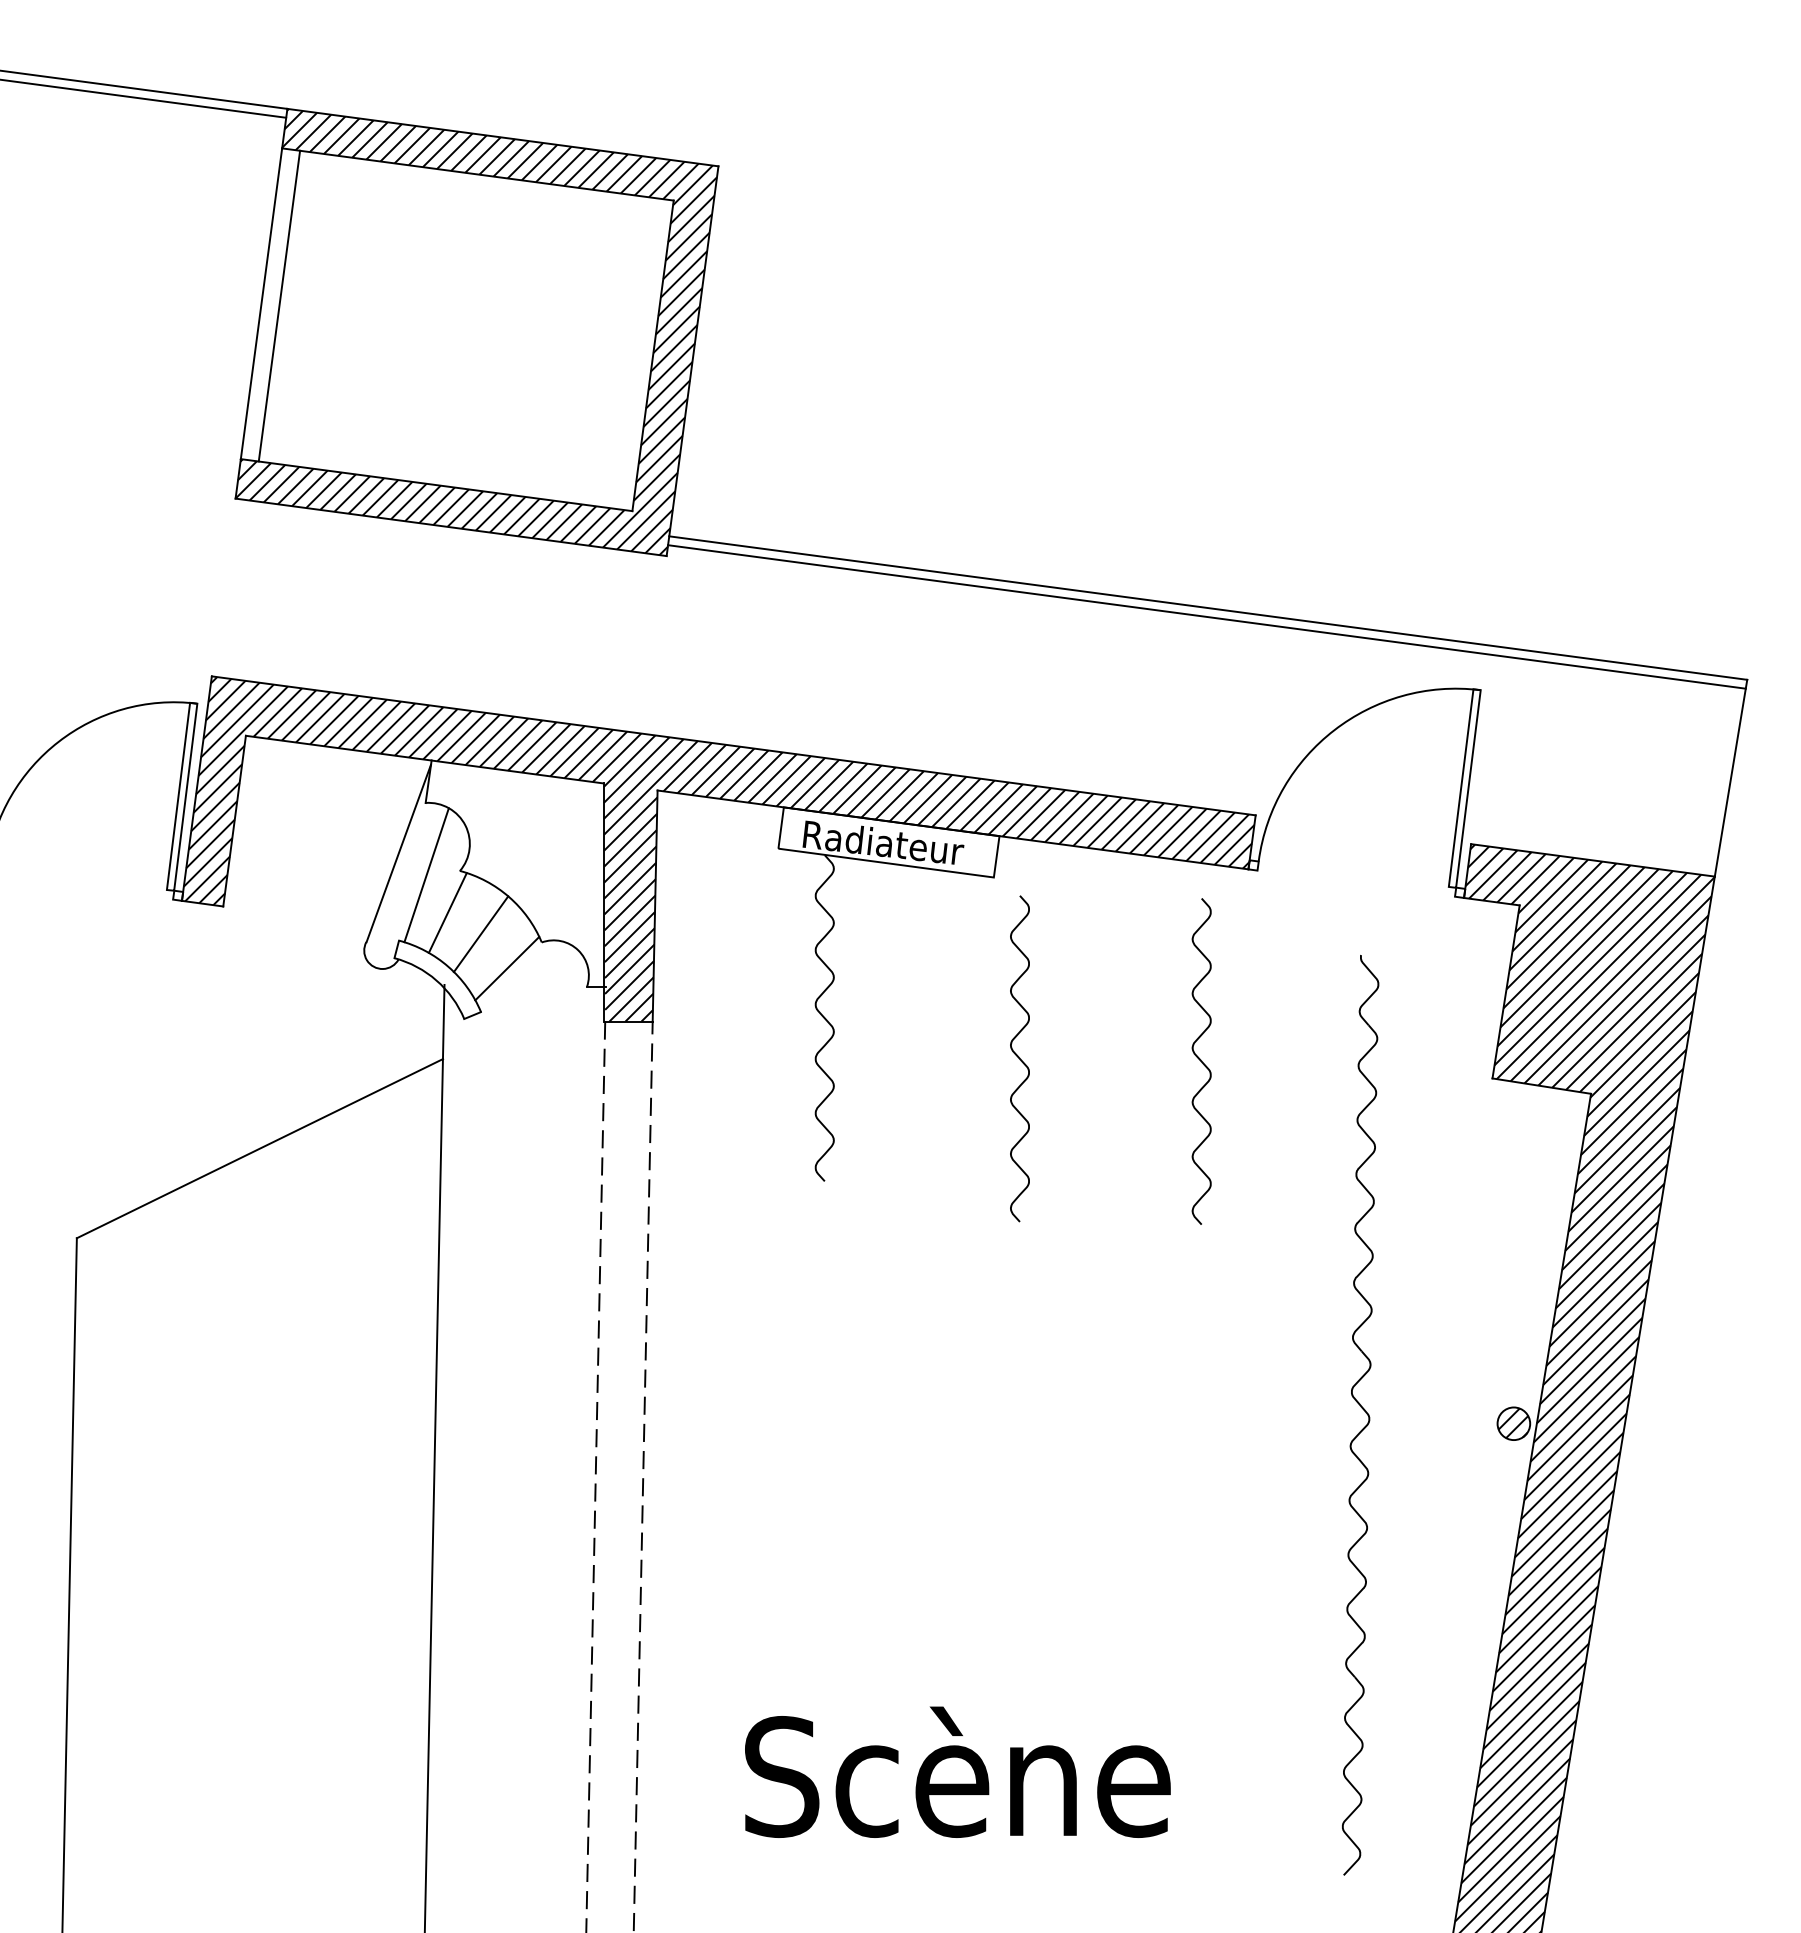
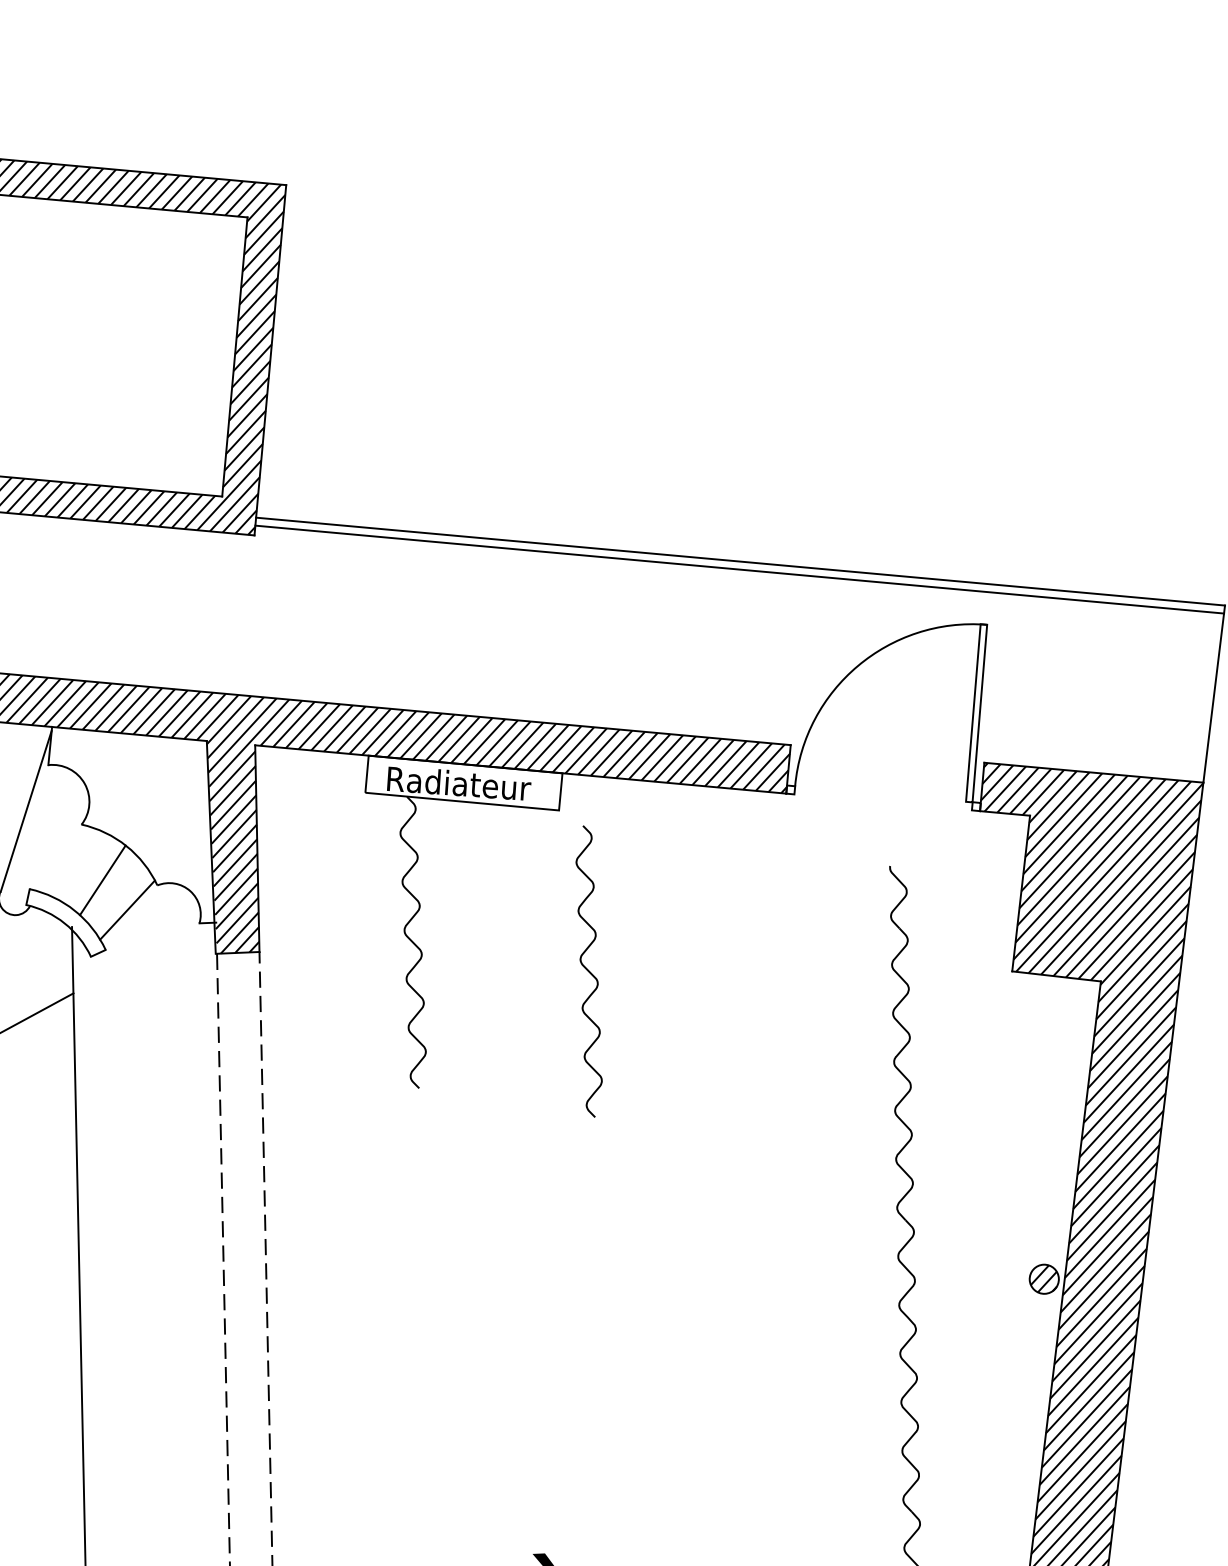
line: (426, 875) -> (51, 829), removed
line: (447, 912) -> (71, 862), removed
curve: (1201, 1061) -> (751, 967), removed

